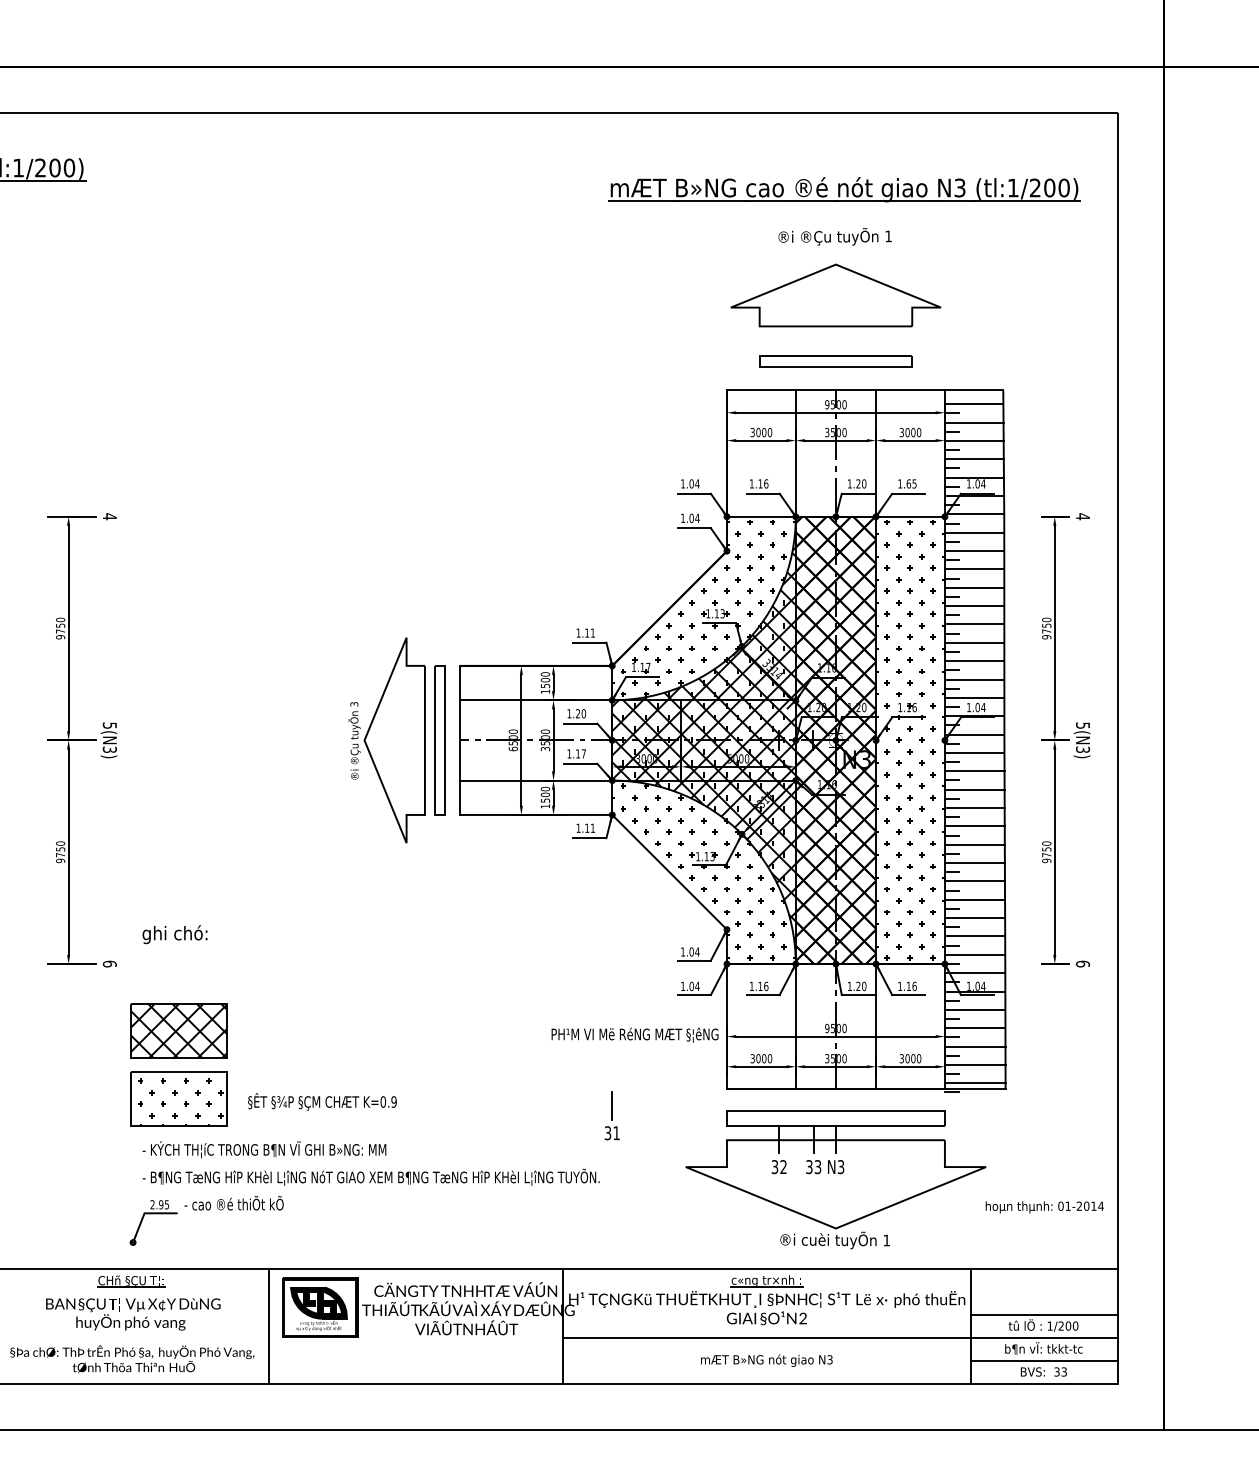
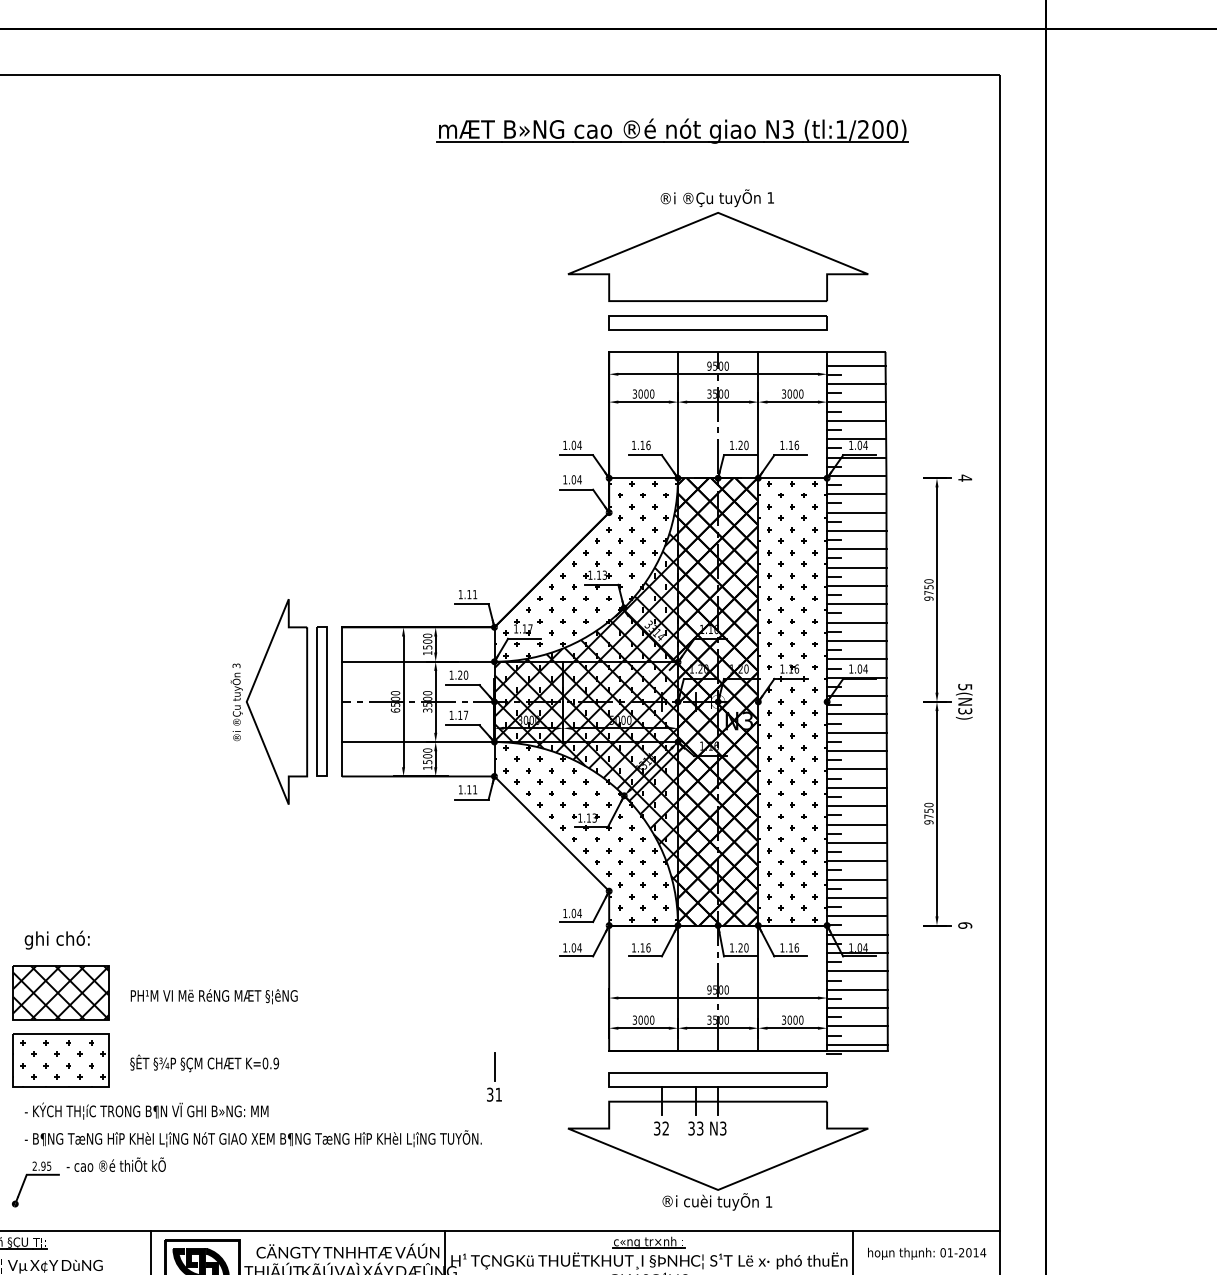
part: (844, 189) -> (672, 130), moved
part: (835, 295) -> (717, 256), size x1.43
part: (835, 361) -> (717, 322), size x1.43
text: (911, 483) -> (793, 444), 1.65 -> 1.16
text: (174, 934) -> (56, 939), moved
text: (634, 1034) -> (213, 995), moved
text: (1044, 1207) -> (926, 1253), moved

